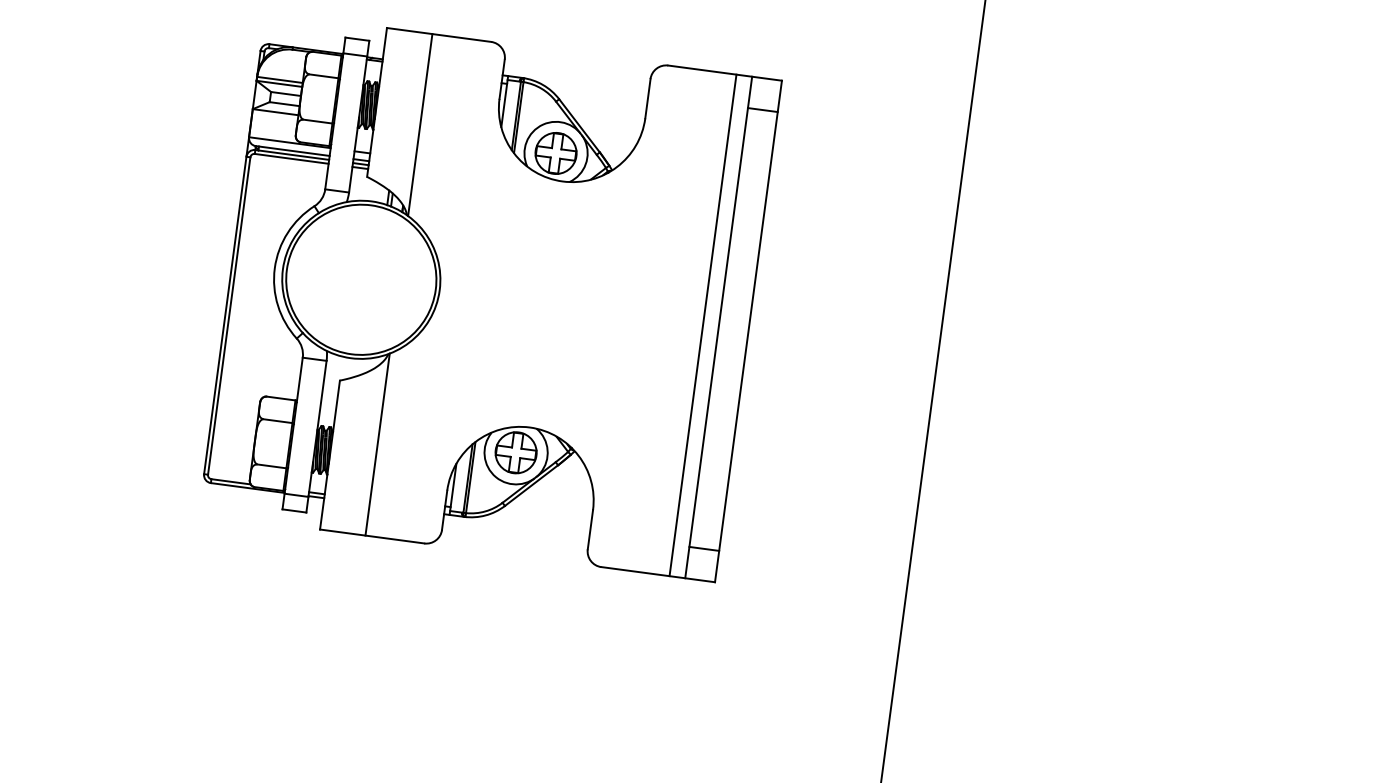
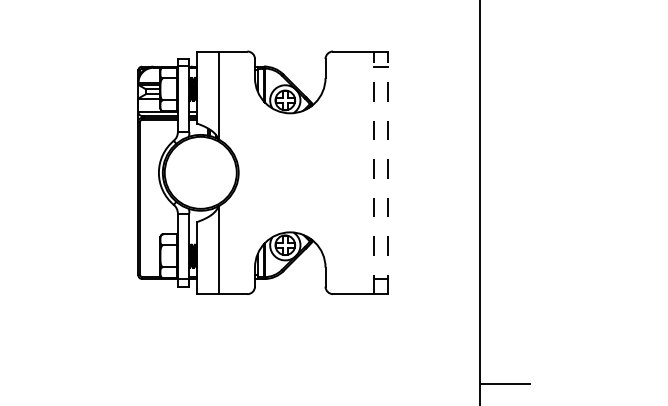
line: (703, 324) -> (366, 172), removed
line: (718, 326) -> (373, 172), solid -> dashed
line: (749, 330) -> (388, 172), solid -> dashed

